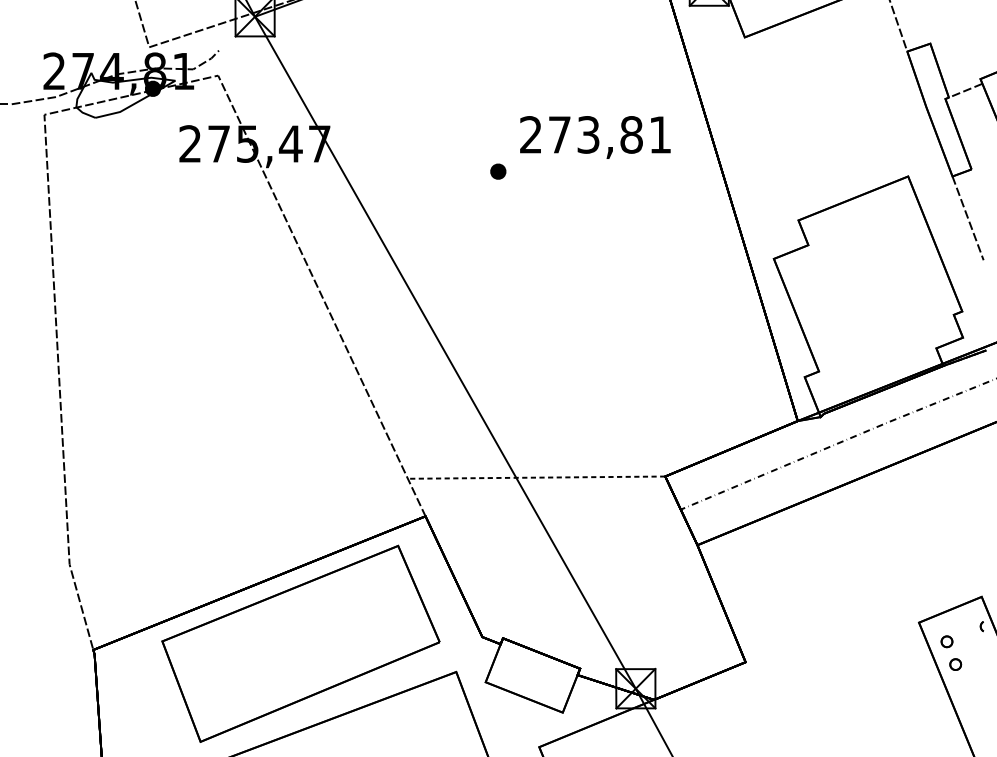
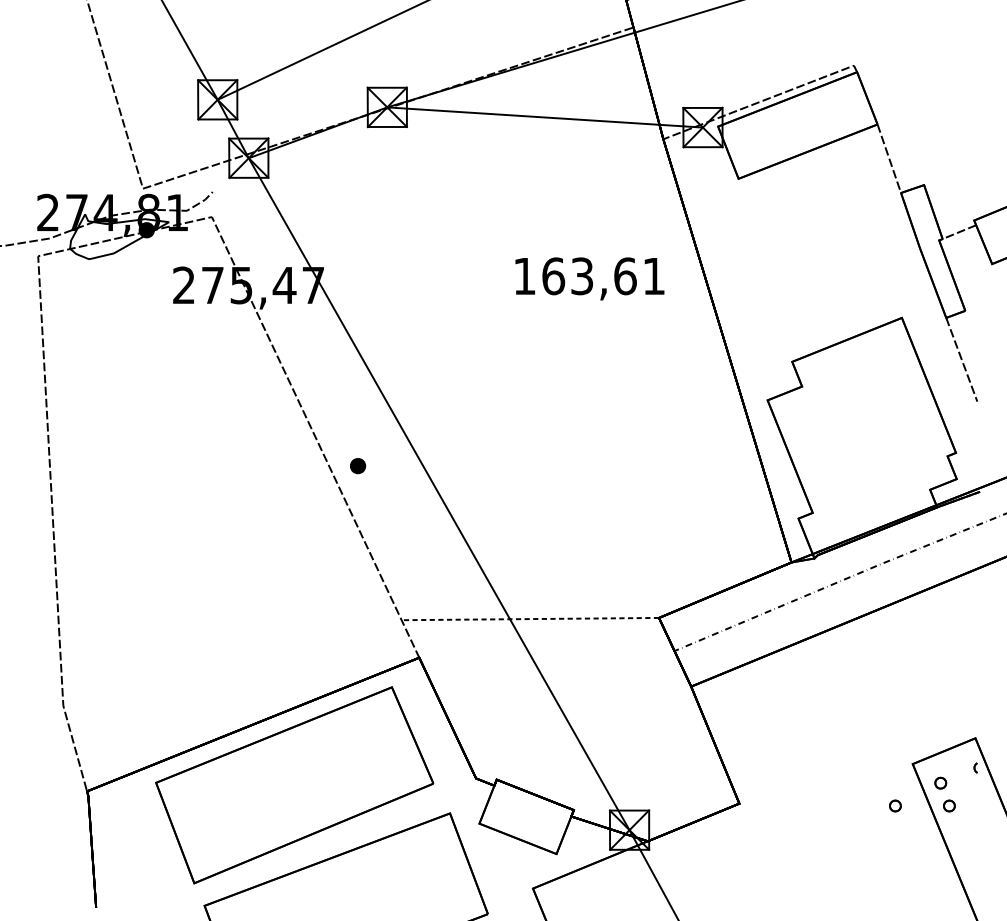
text: (580, 135) -> (574, 276), 273,81 -> 163,61
part: (498, 172) -> (358, 466), moved
part: (901, 664) -> (895, 805), added

